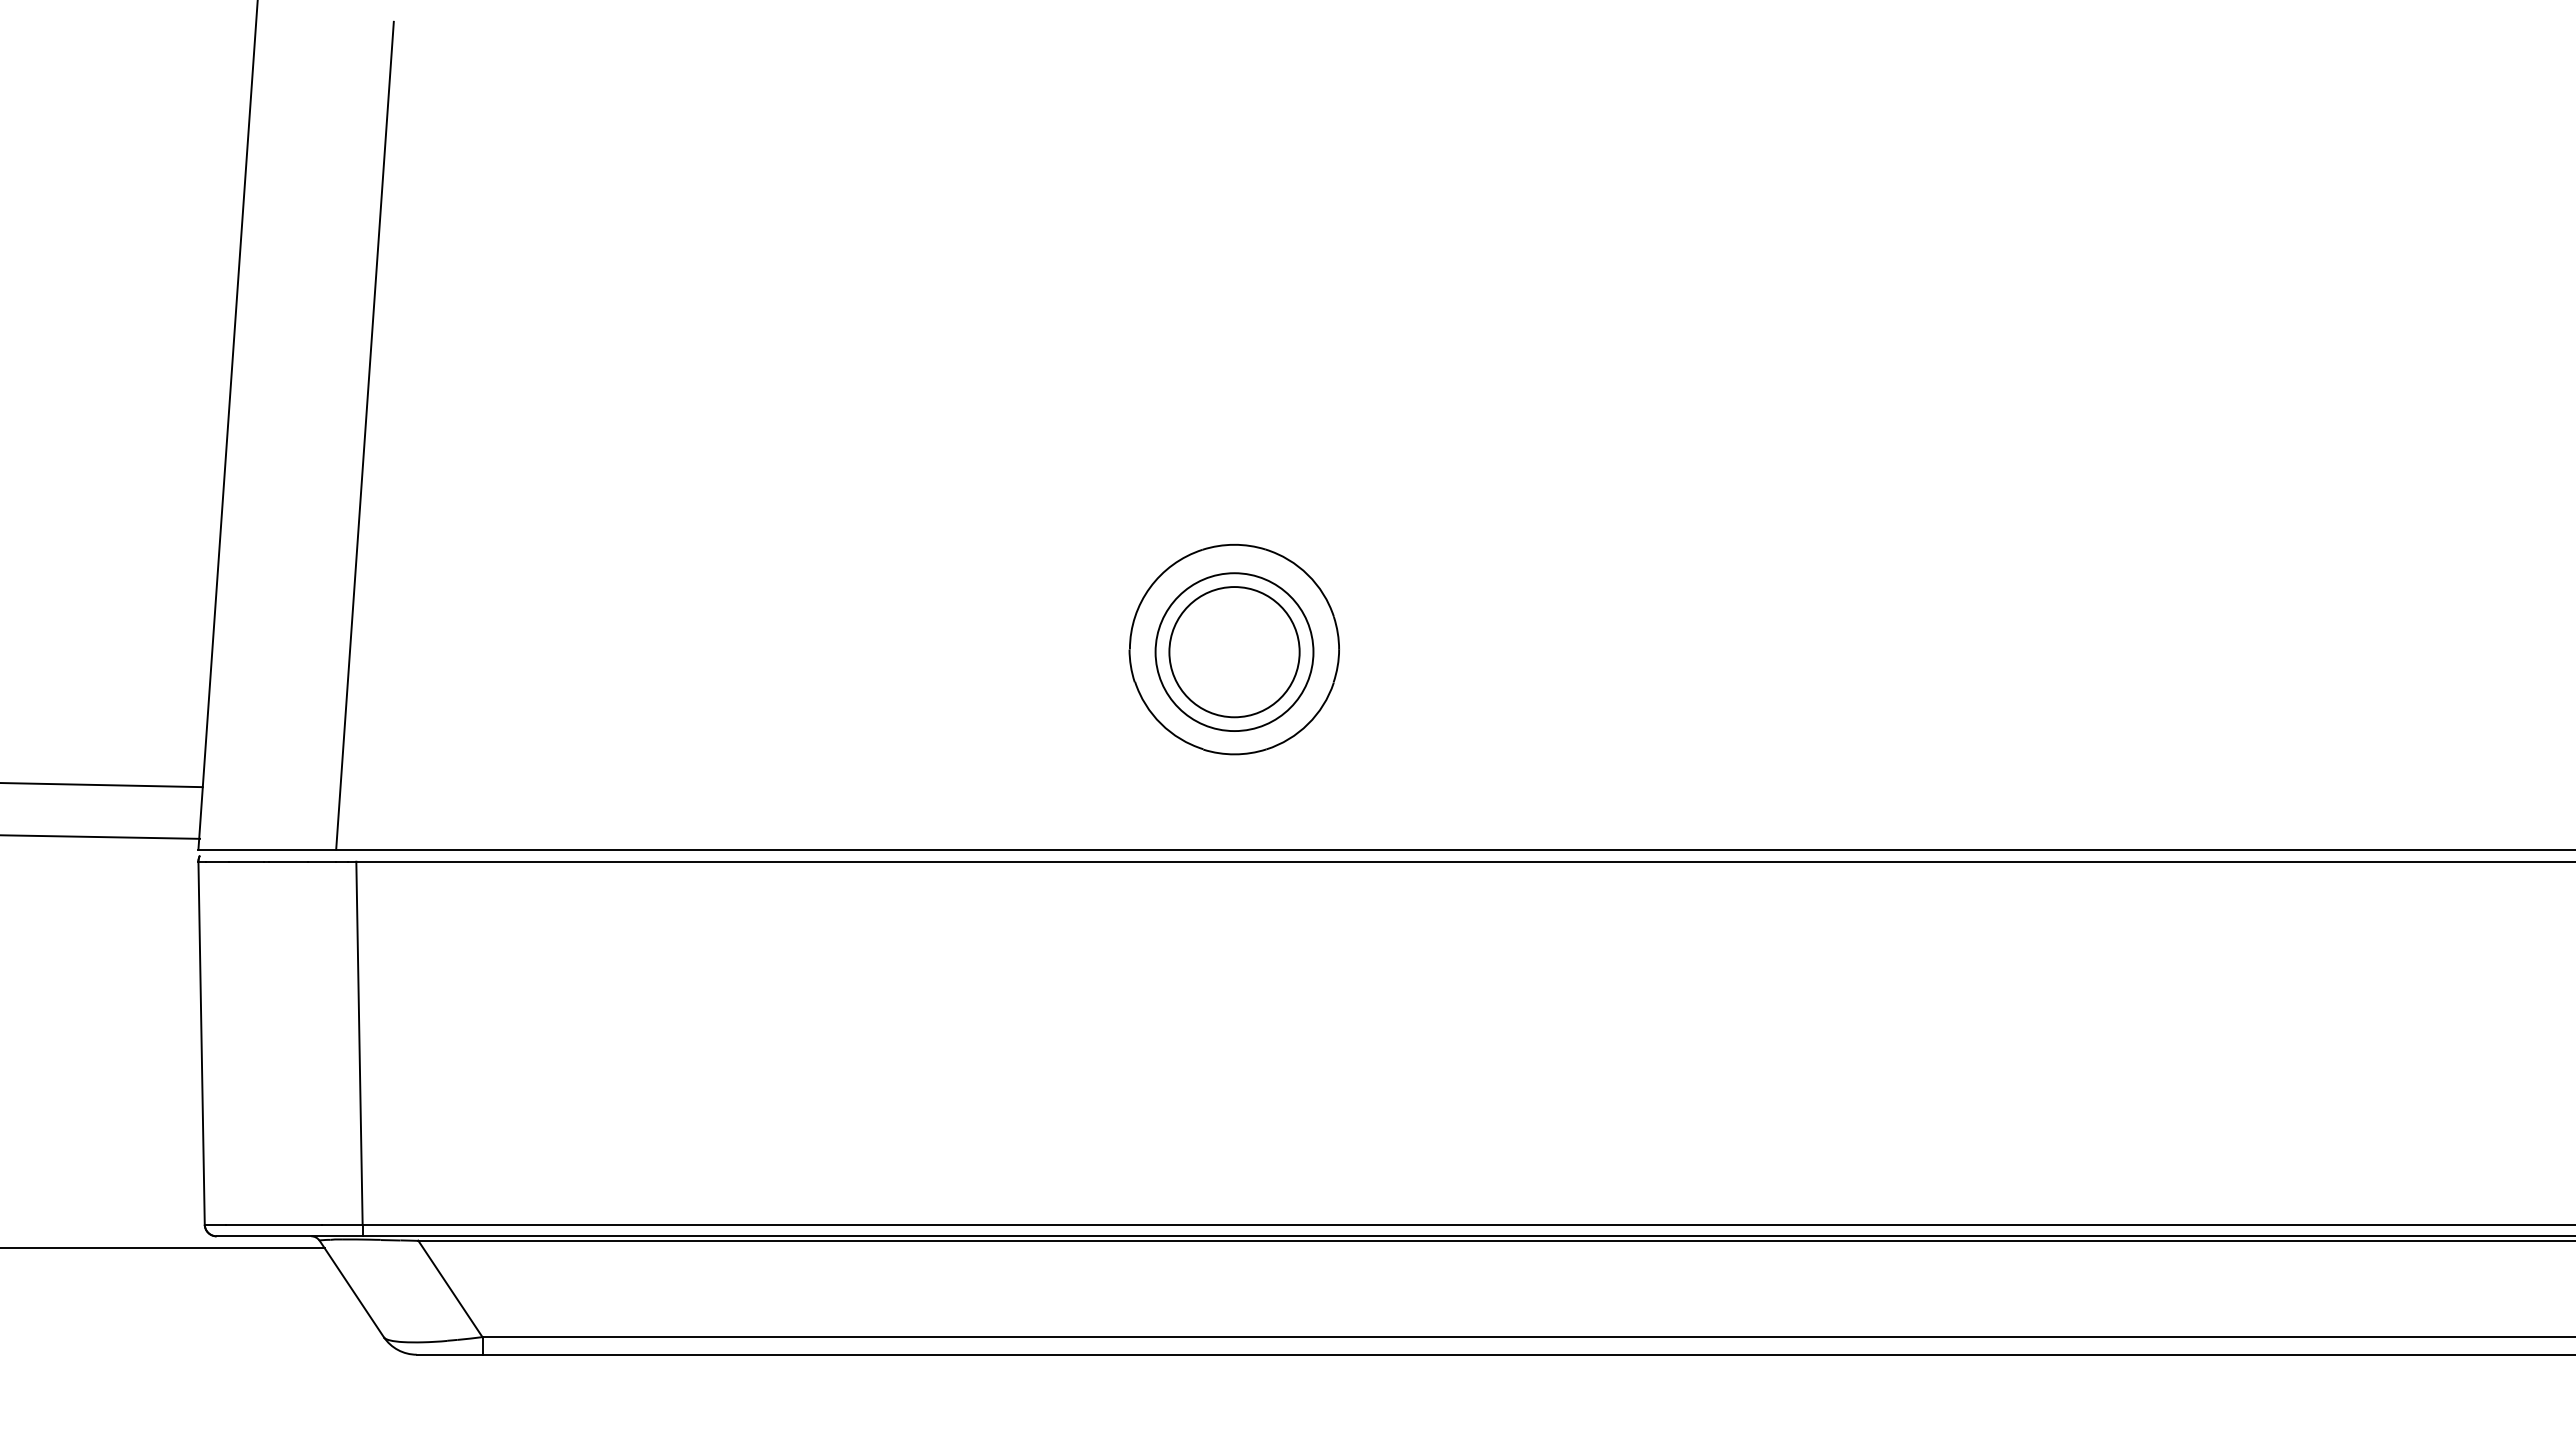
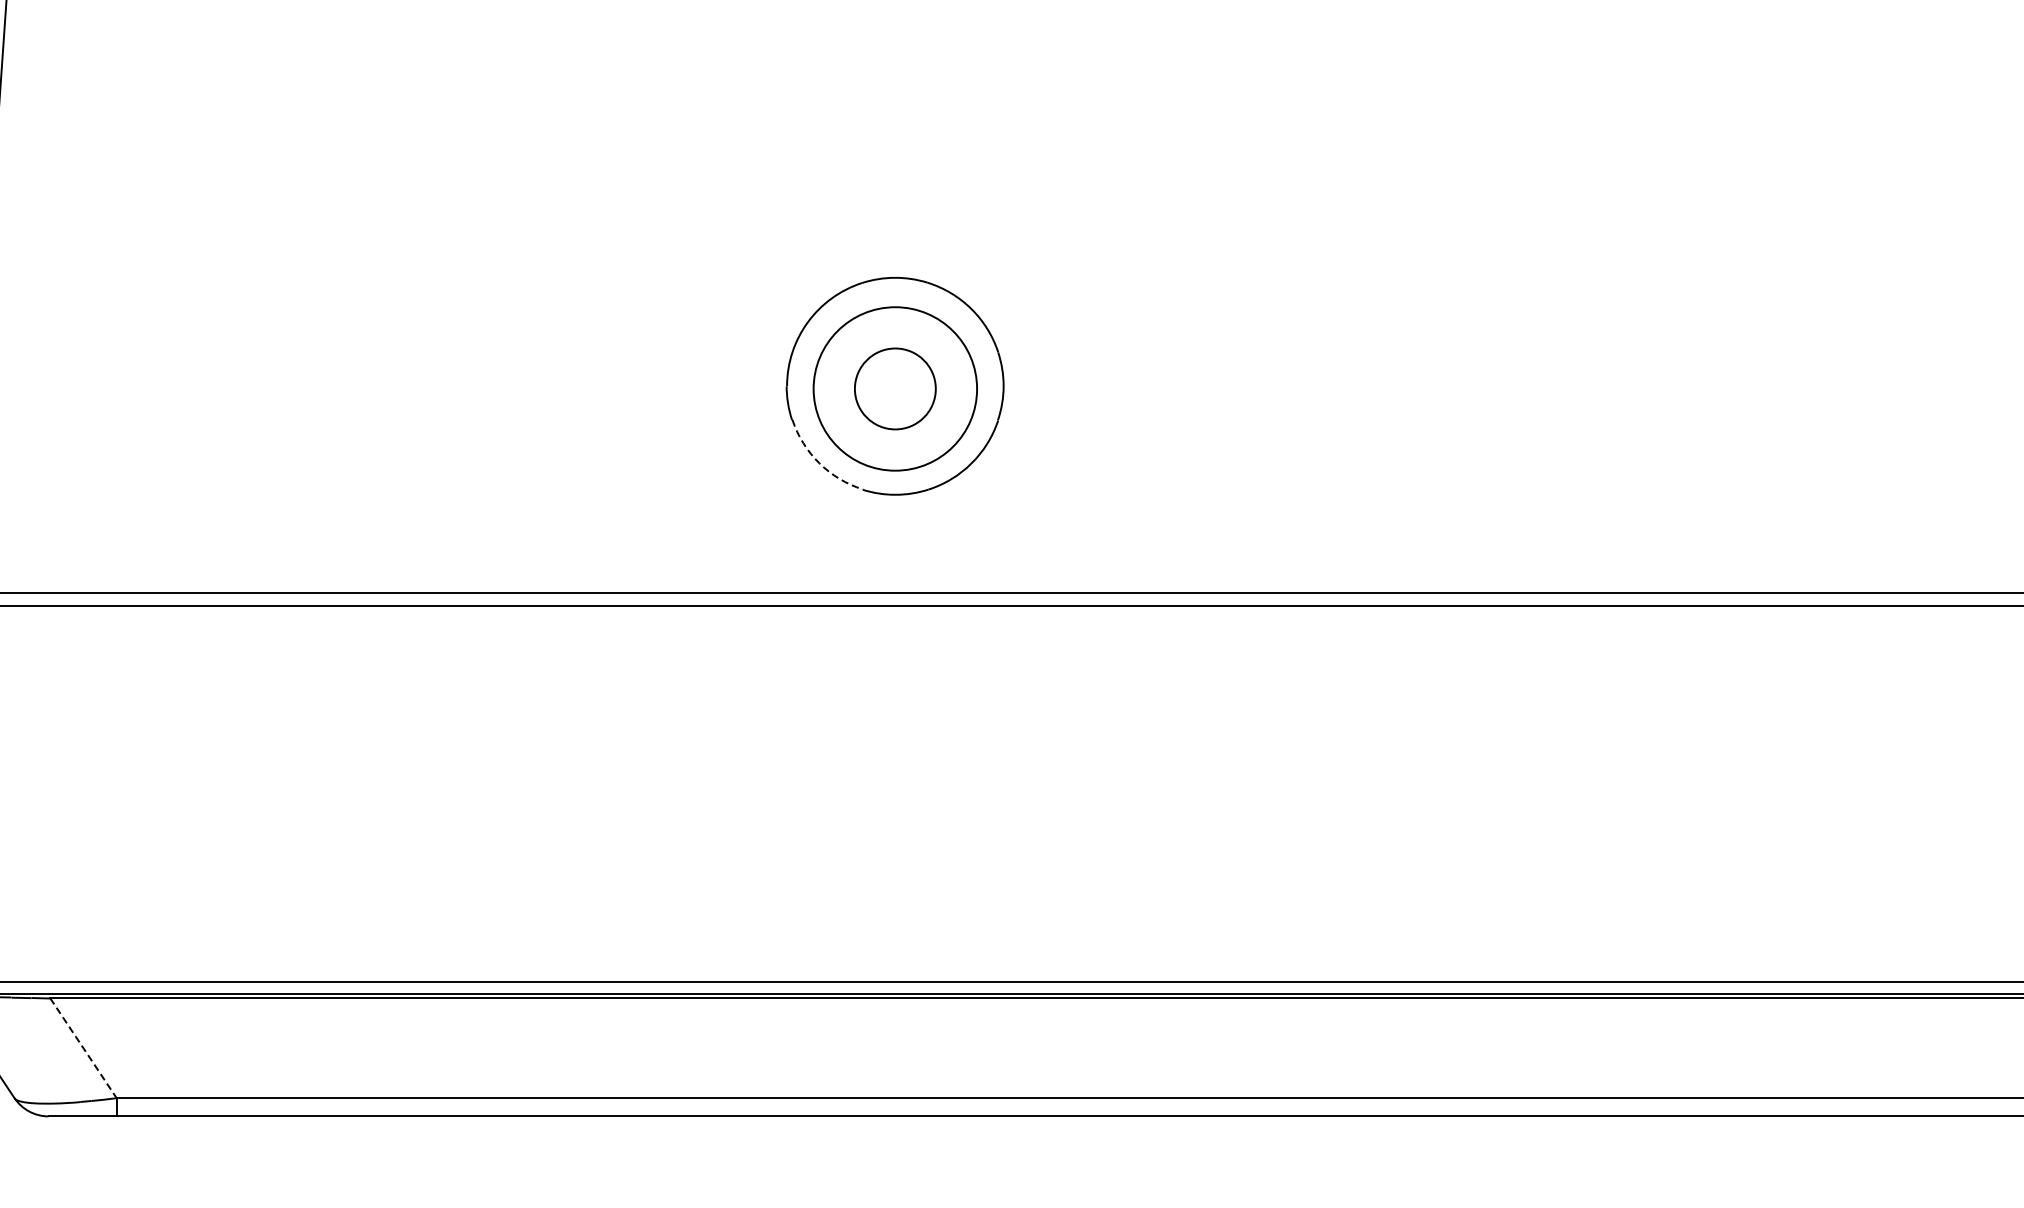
circle: (1234, 652) -> (895, 389), size x0.6
arc: (1161, 723) -> (819, 462), solid -> dashed
line: (450, 1289) -> (83, 1048), solid -> dashed

